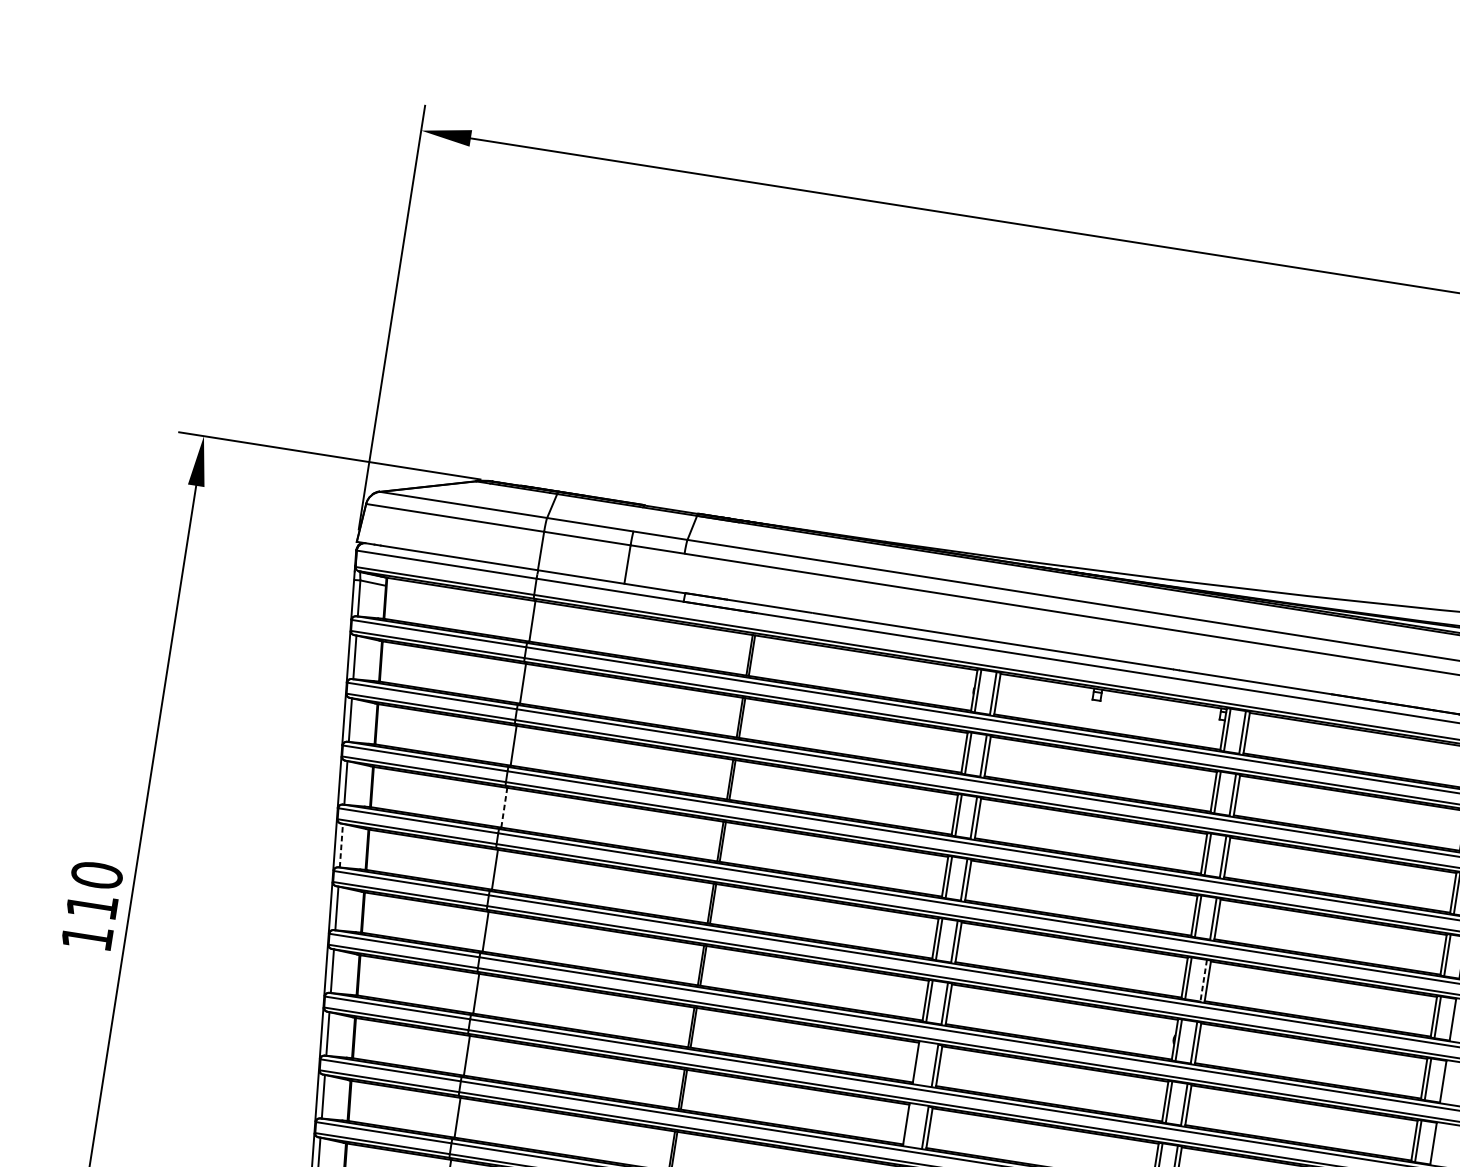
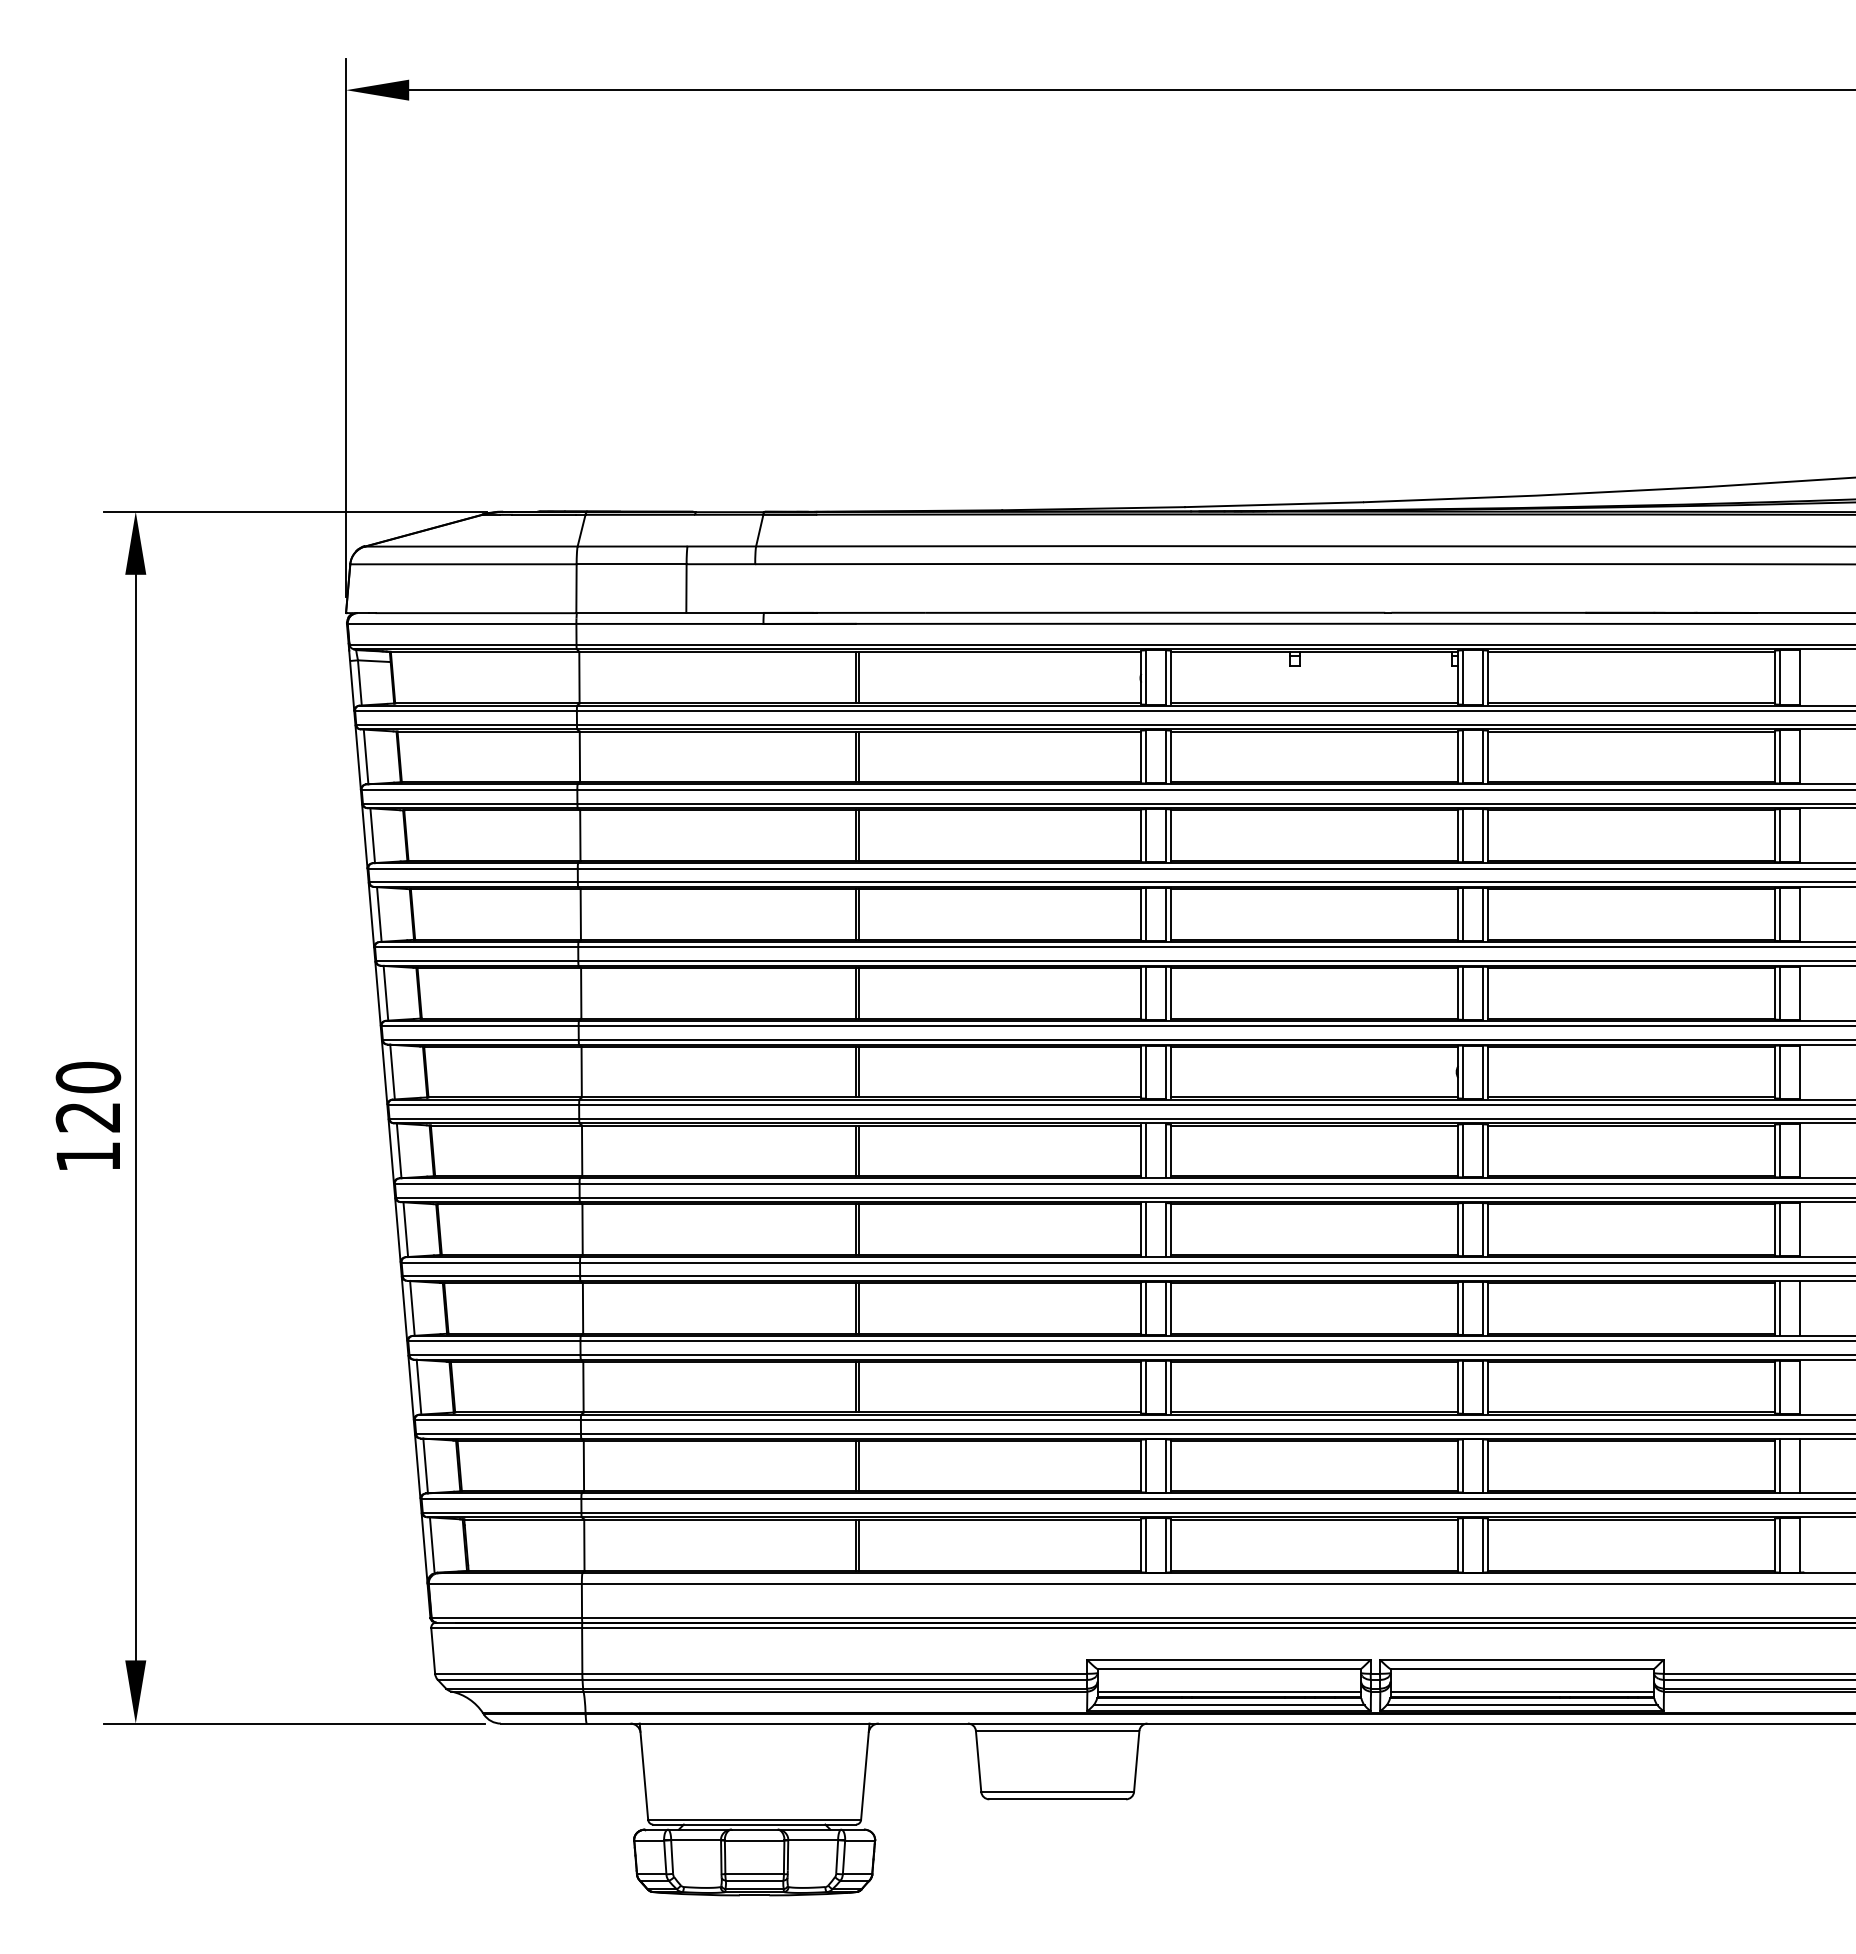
line: (504, 807) -> (580, 914), dashed -> solid
line: (341, 845) -> (385, 993), dashed -> solid
text: (91, 906) -> (87, 1117), 110 -> 120
line: (1203, 980) -> (1482, 993), dashed -> solid
line: (920, 1062) -> (1146, 1150), added
line: (910, 1125) -> (1146, 1229), added

